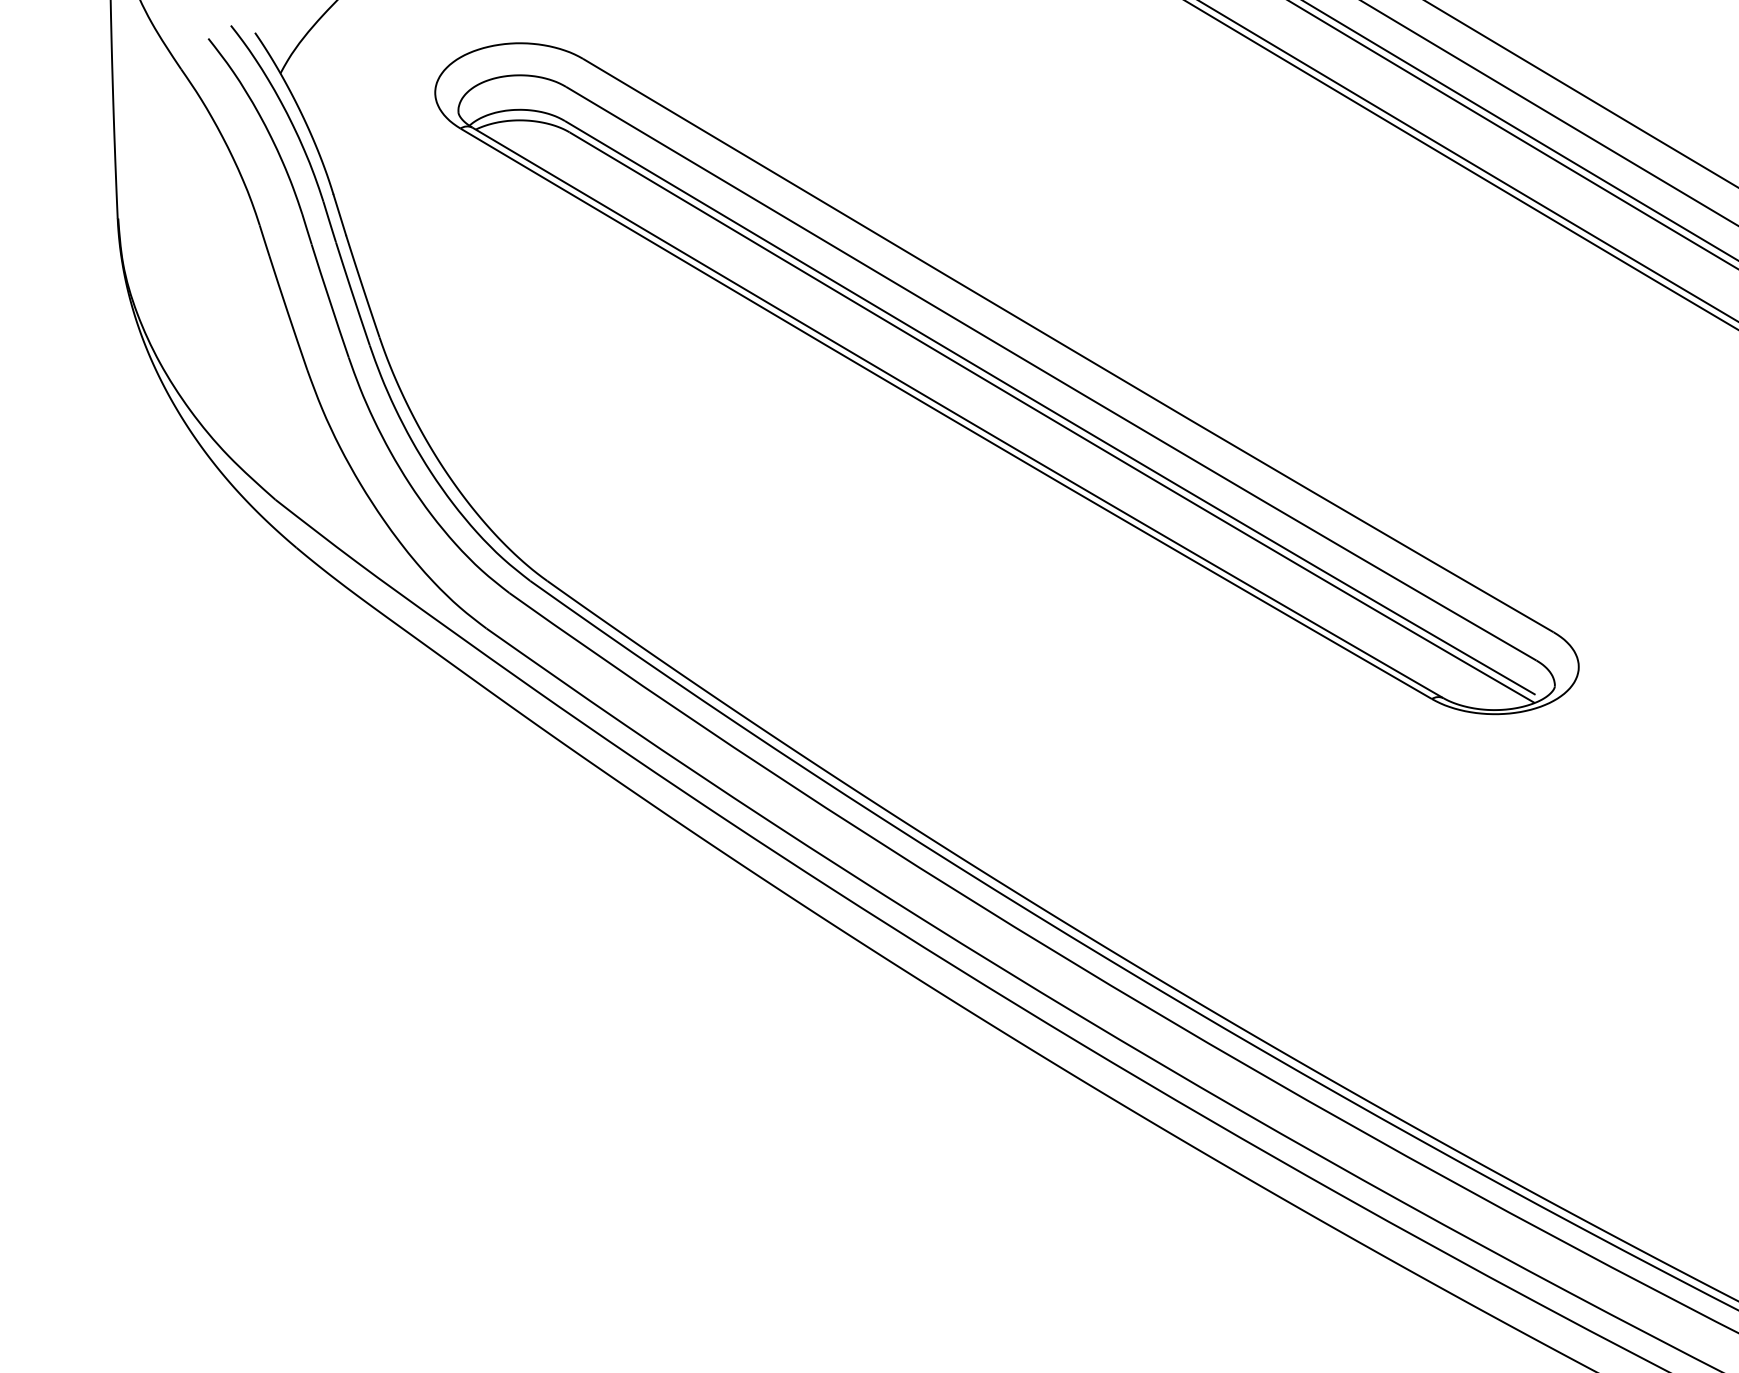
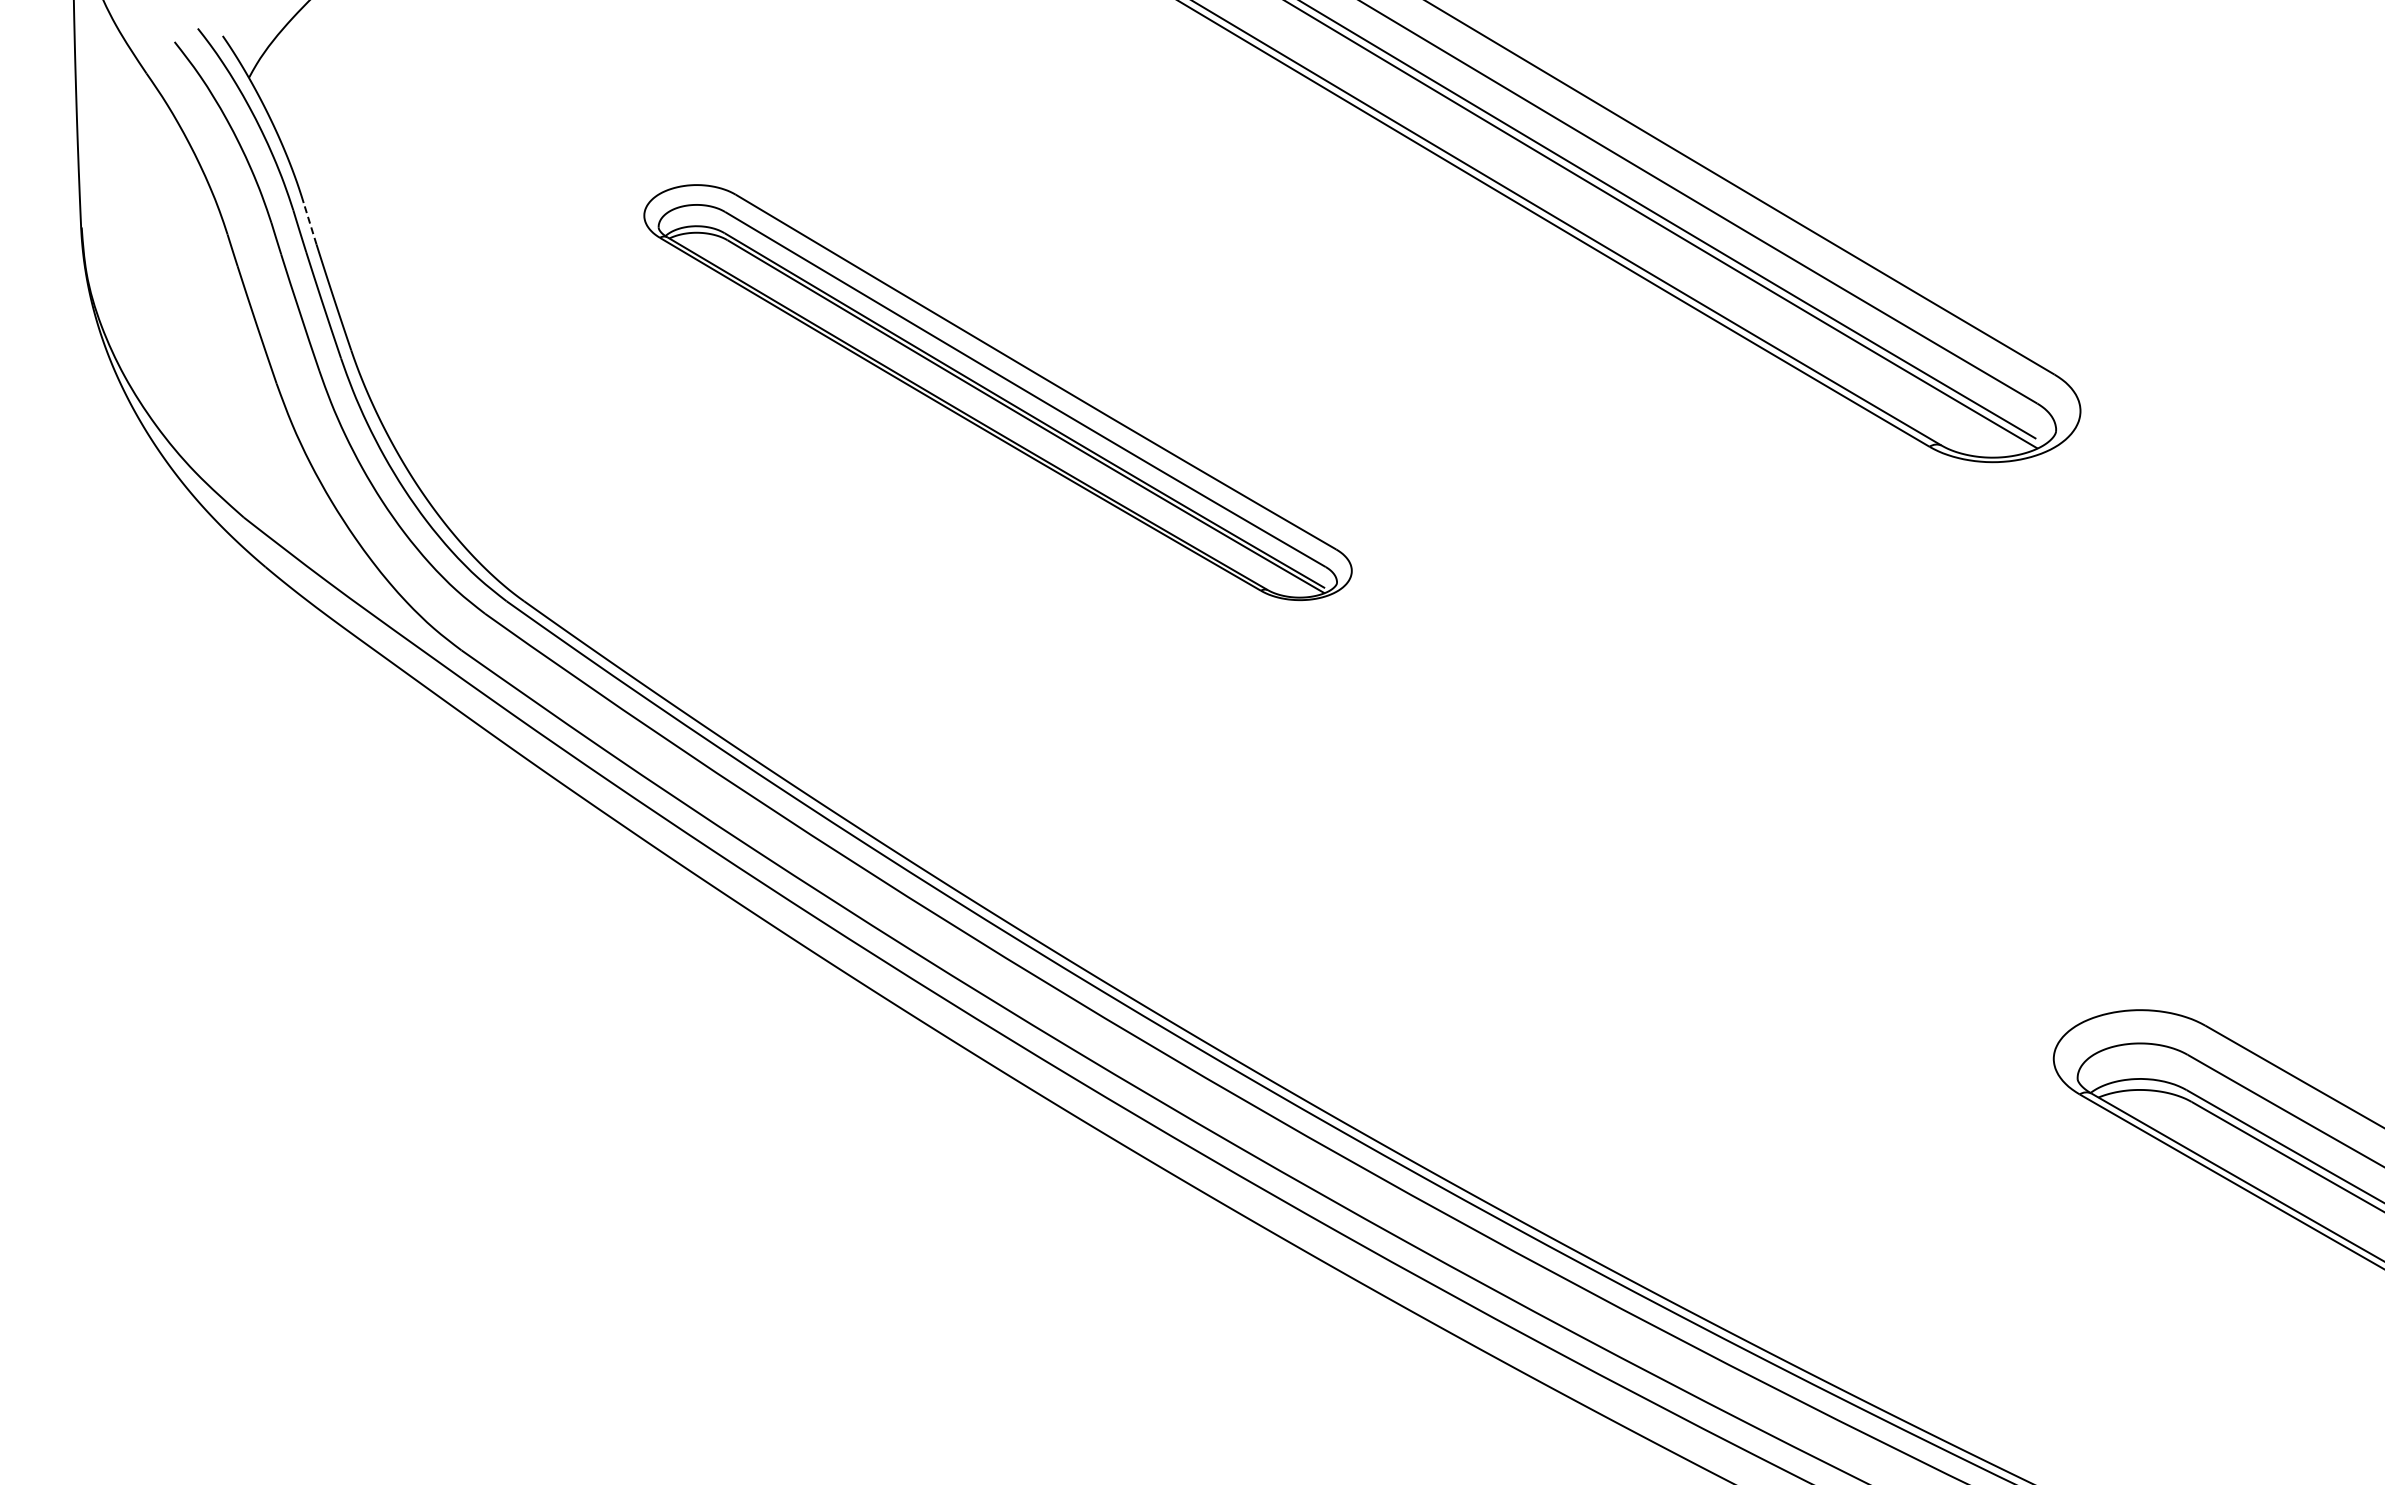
line: (340, 214) -> (310, 223), solid -> dashed
part: (1006, 378) -> (997, 392), size x0.6

